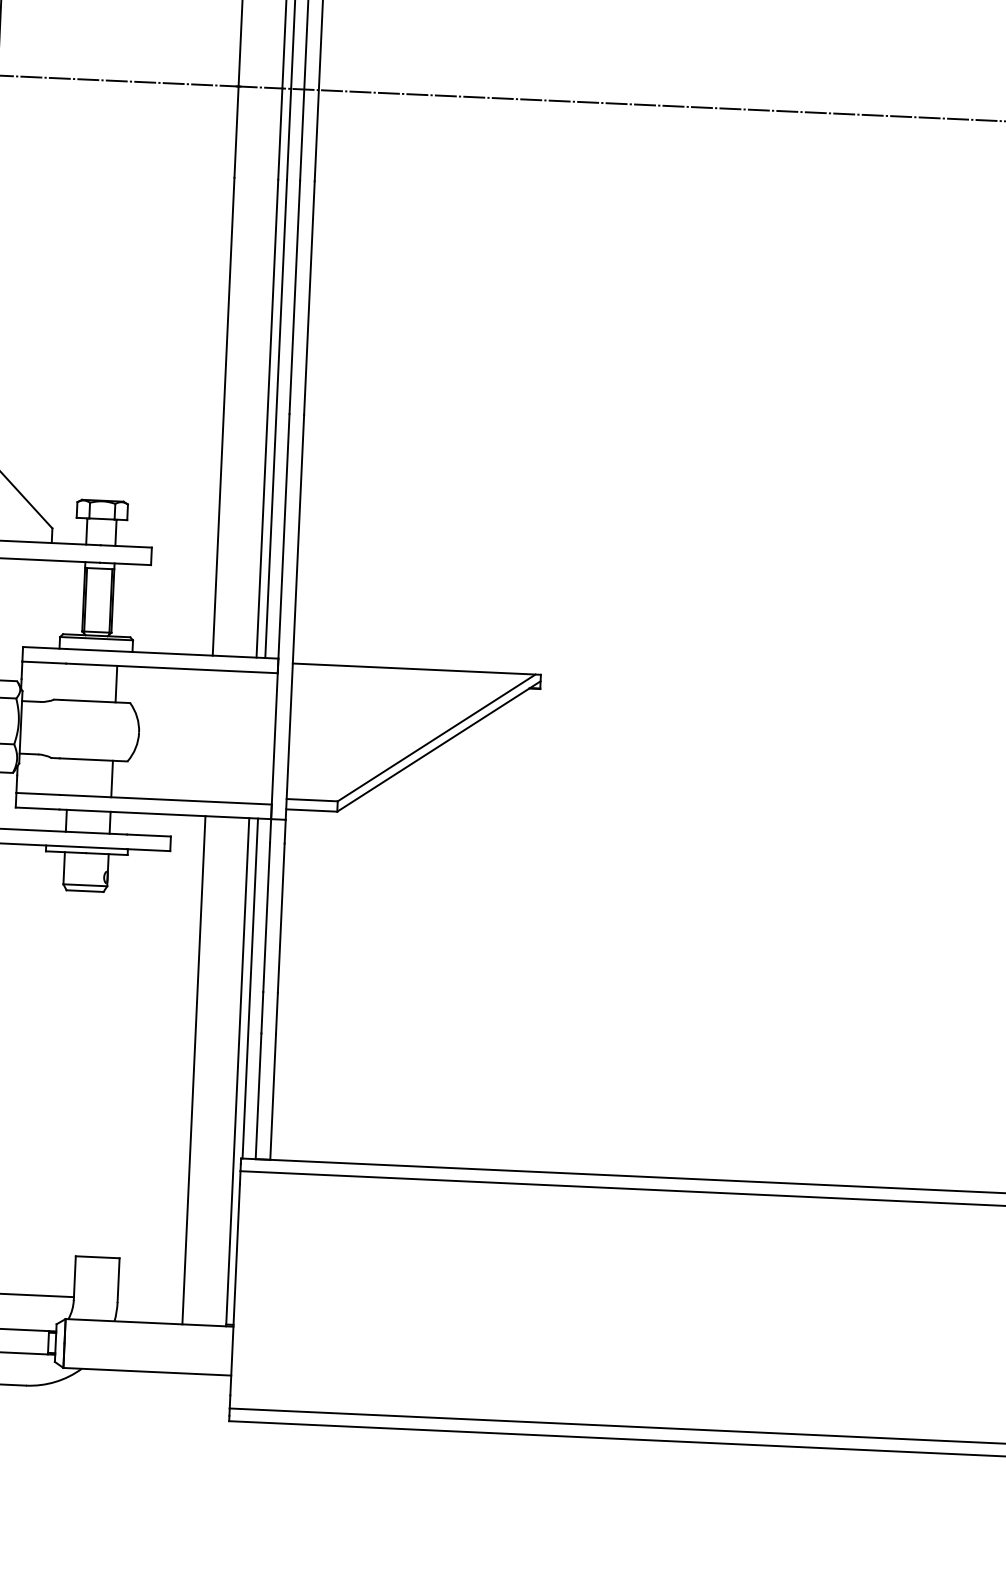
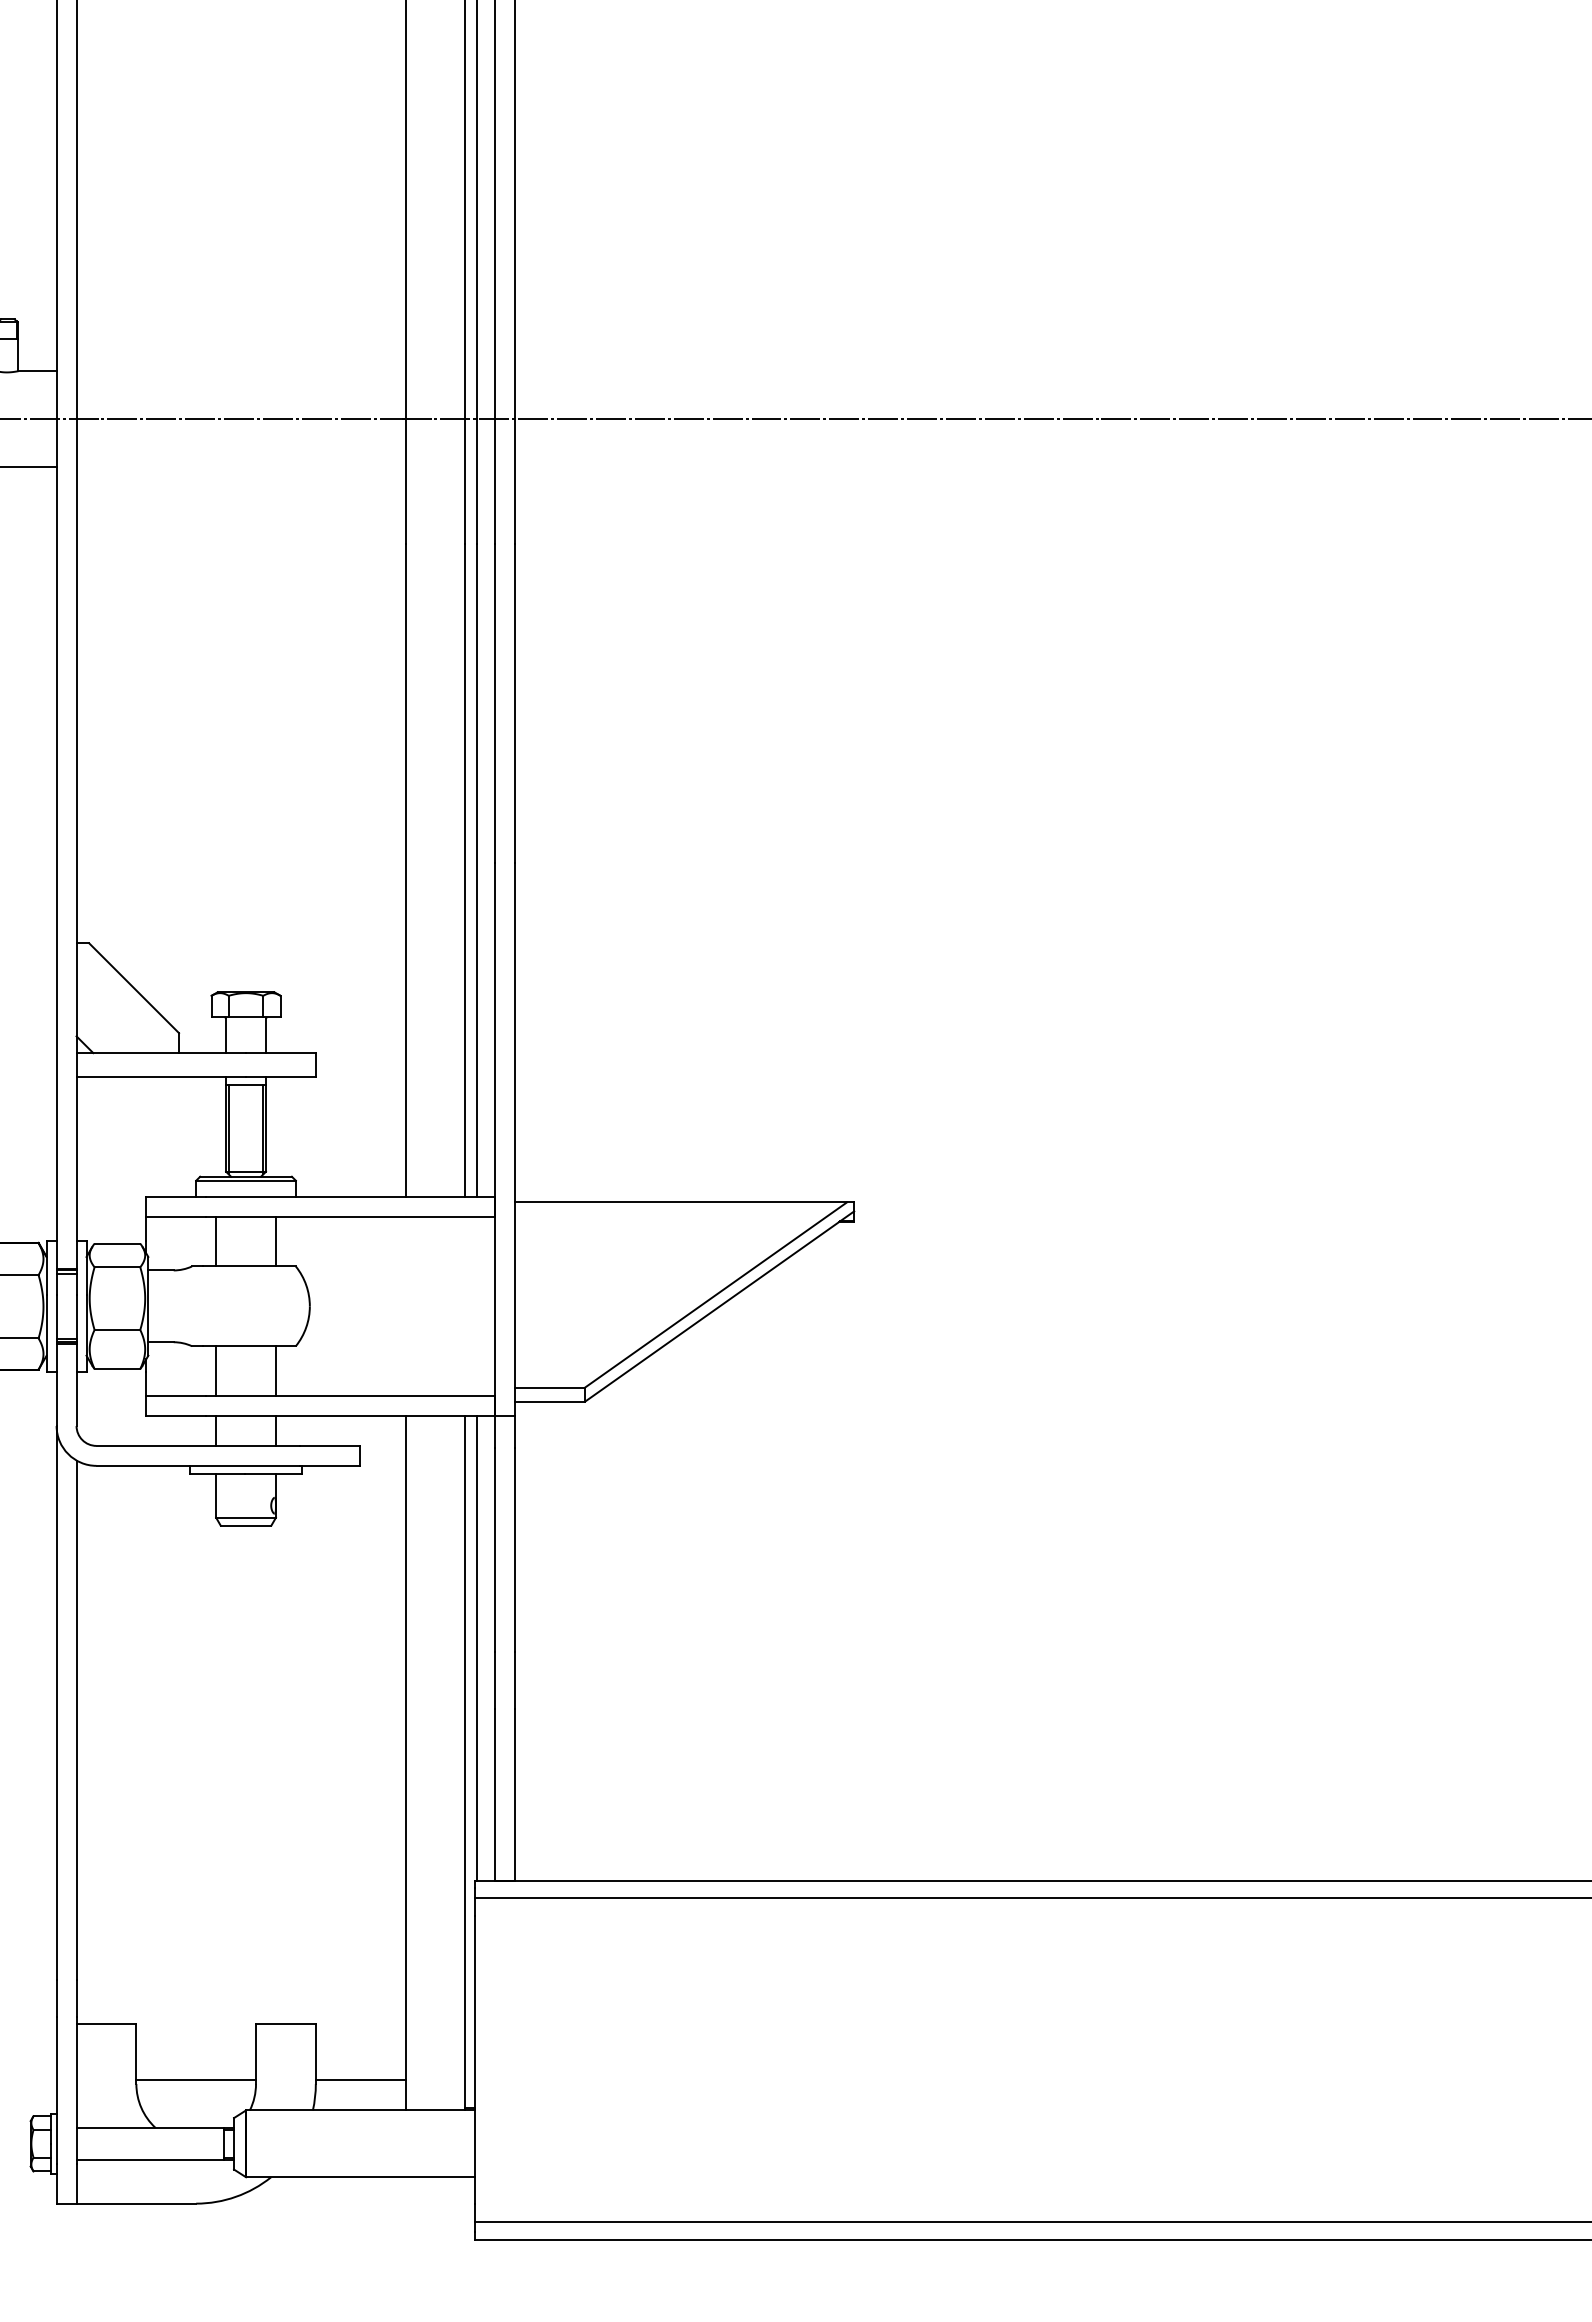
line: (72, 682) -> (216, 1241), added
line: (68, 777) -> (216, 1371), added
line: (150, 1300) -> (360, 2080), added

